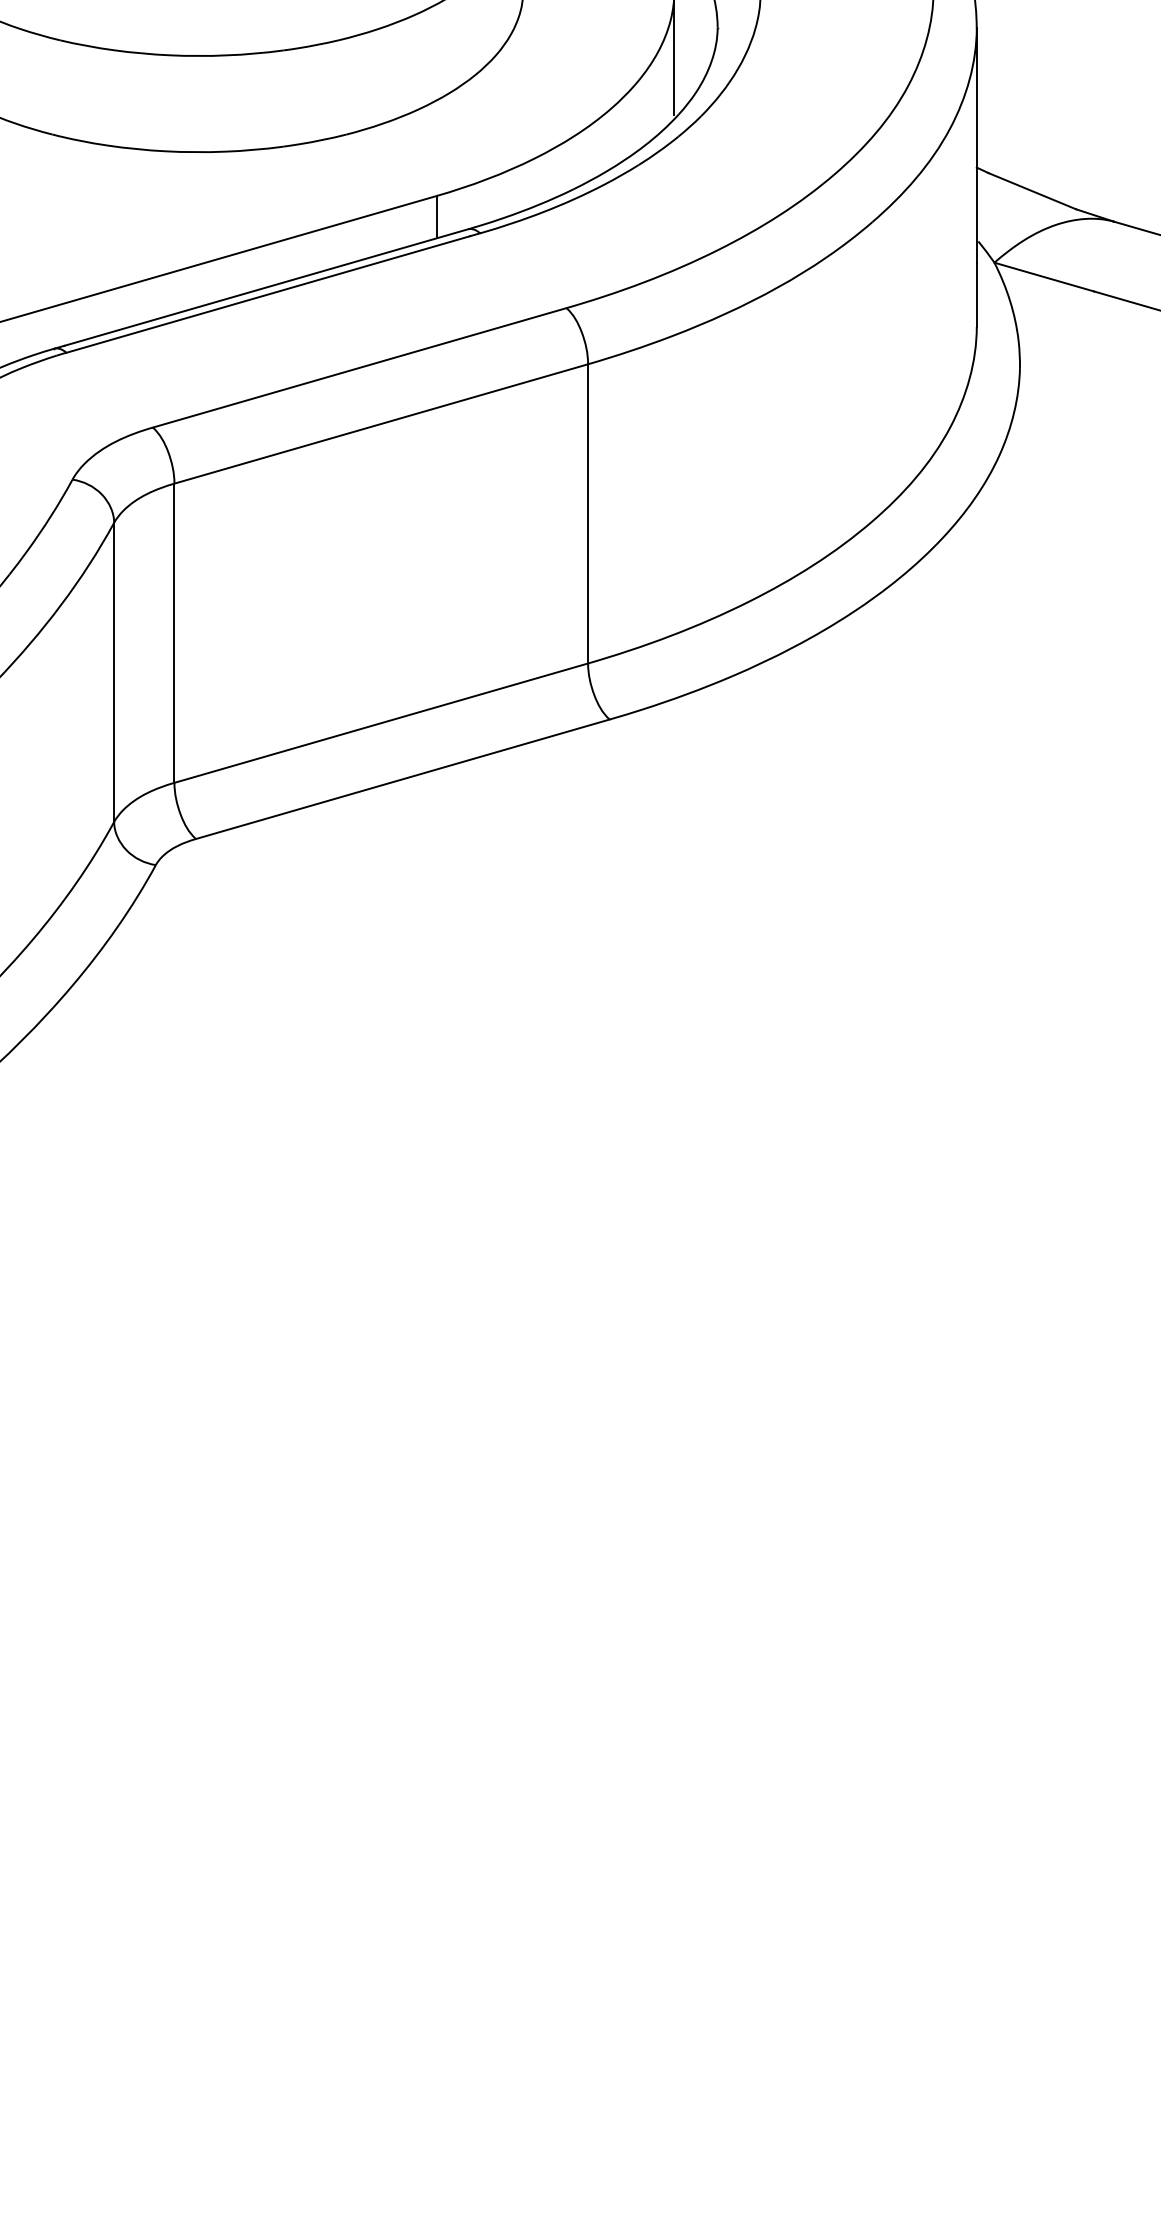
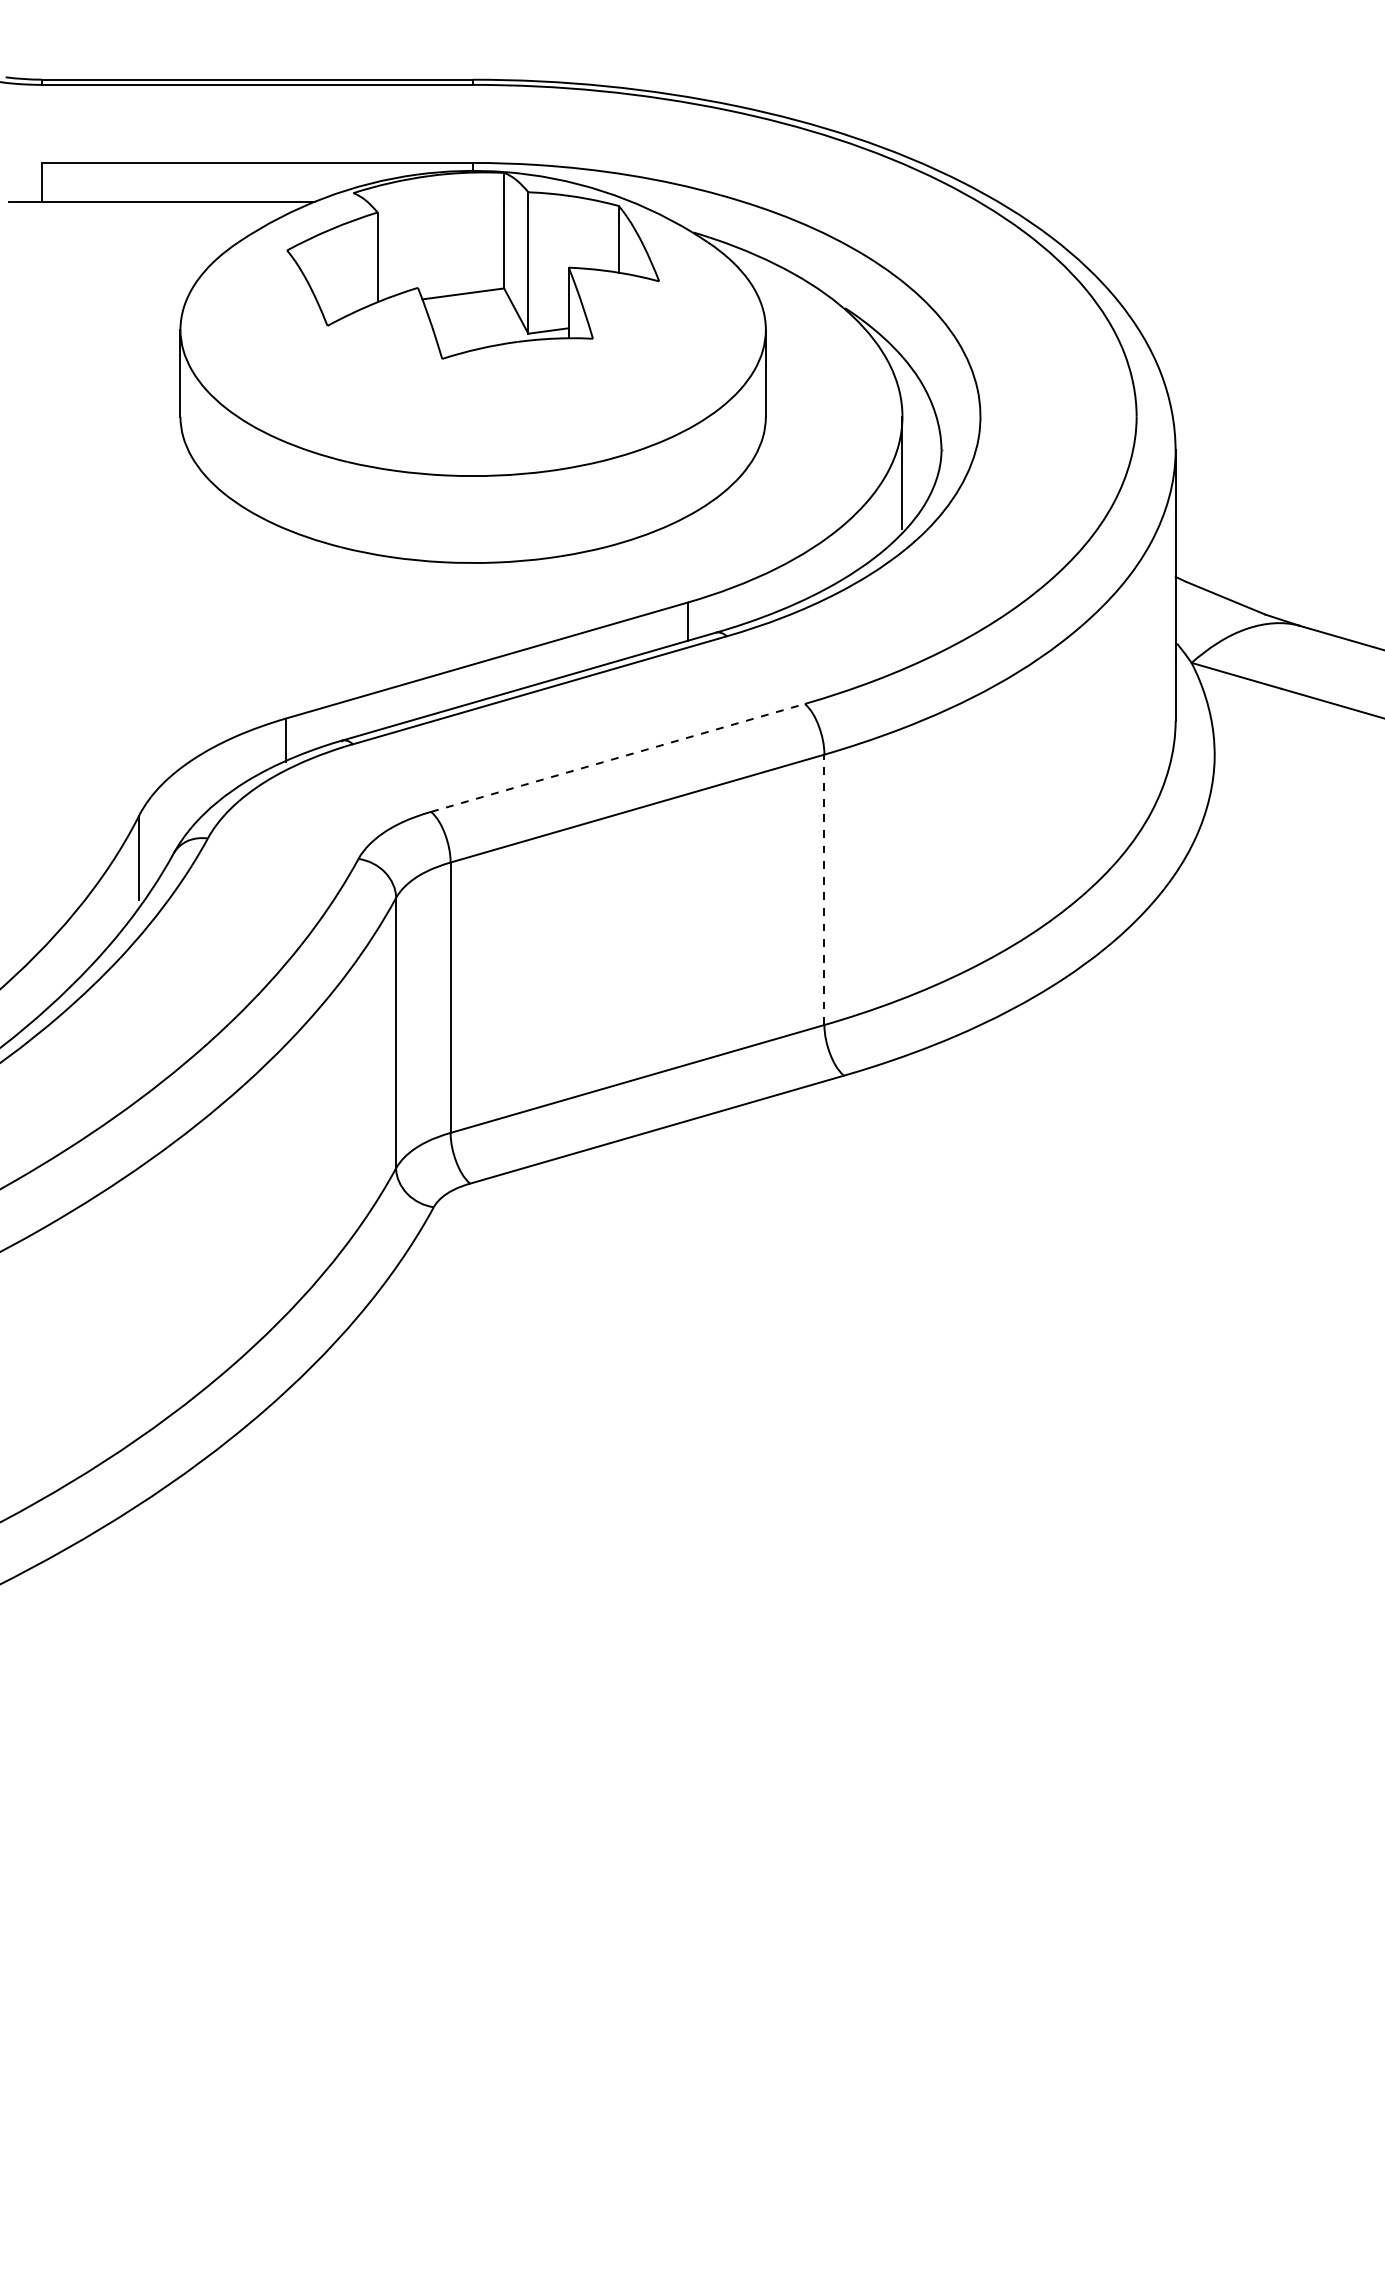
line: (360, 367) -> (618, 757), solid -> dashed
line: (588, 513) -> (824, 889), solid -> dashed

